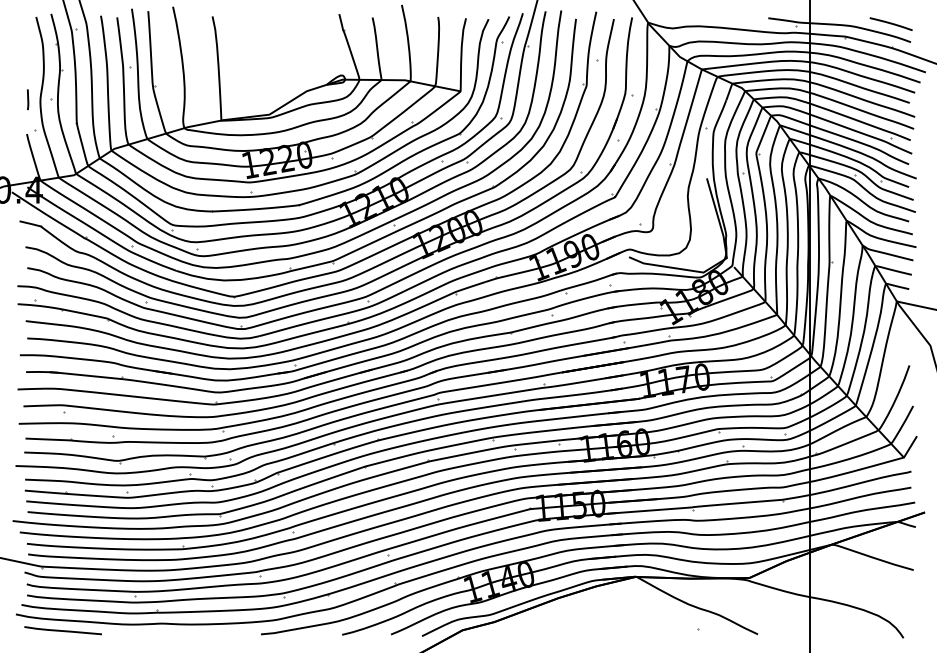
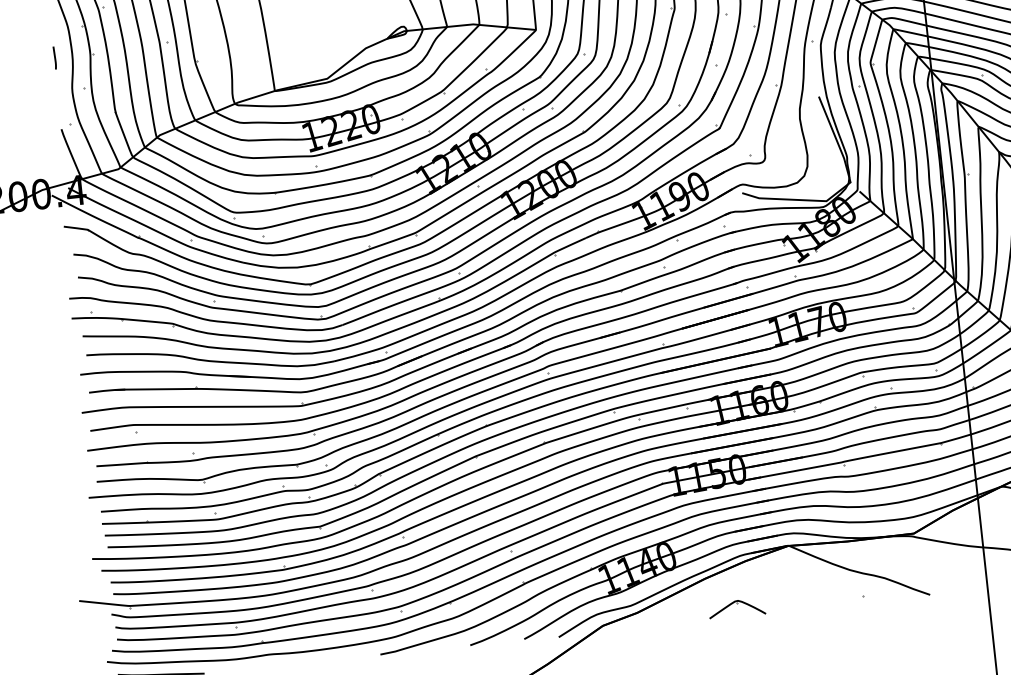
line: (28, 99) -> (55, 57), moved
part: (583, 627) -> (736, 608), added

